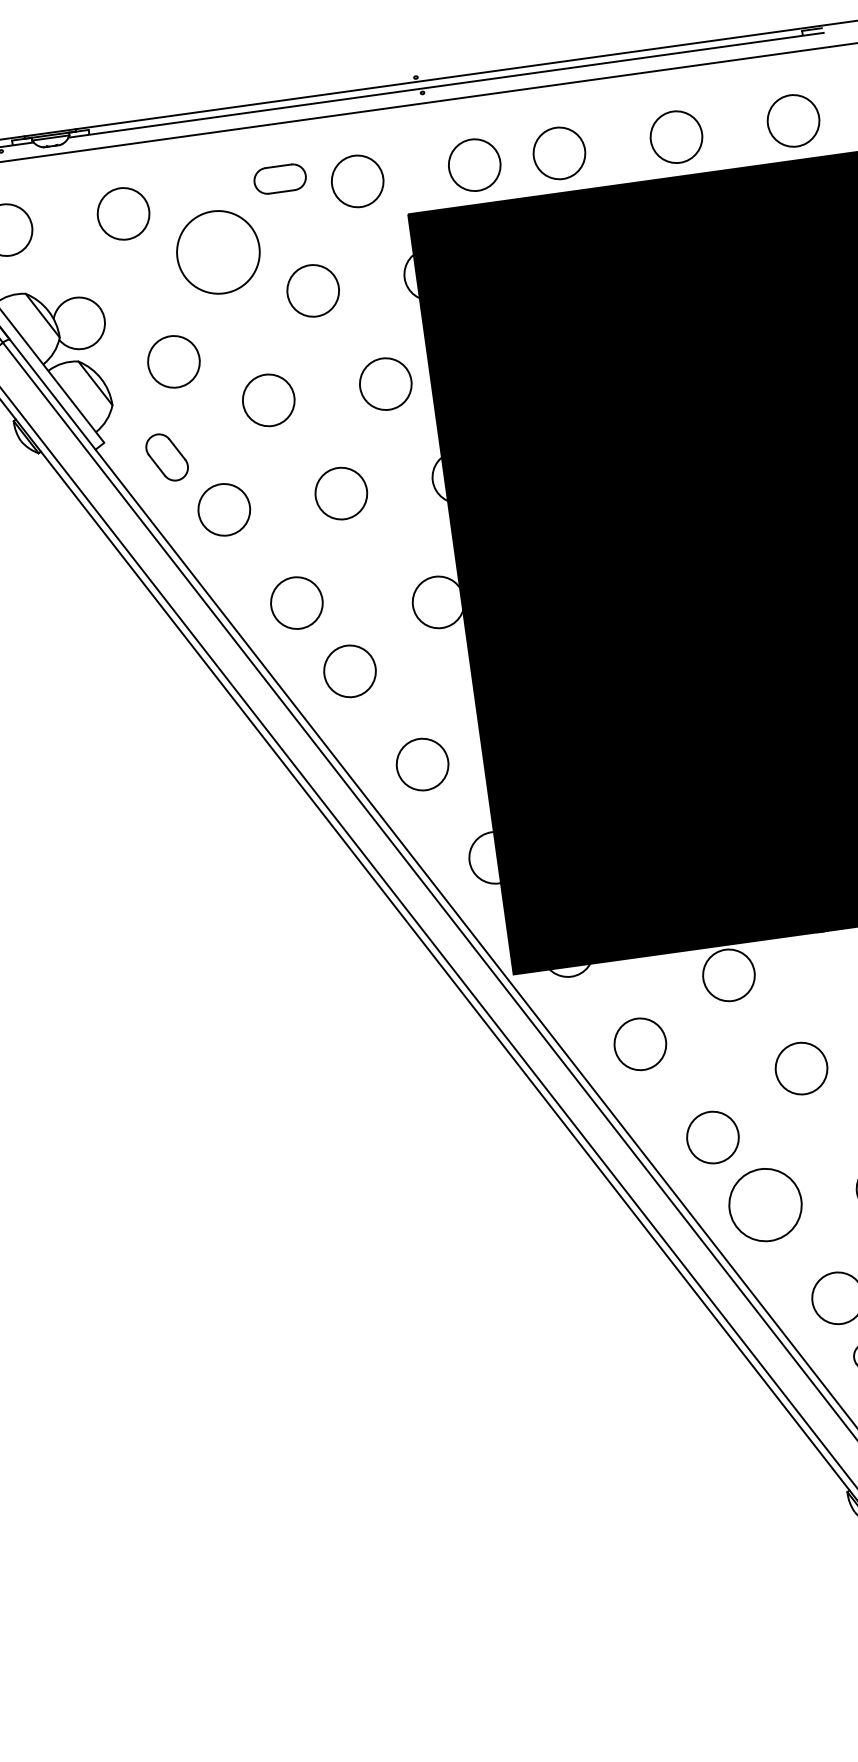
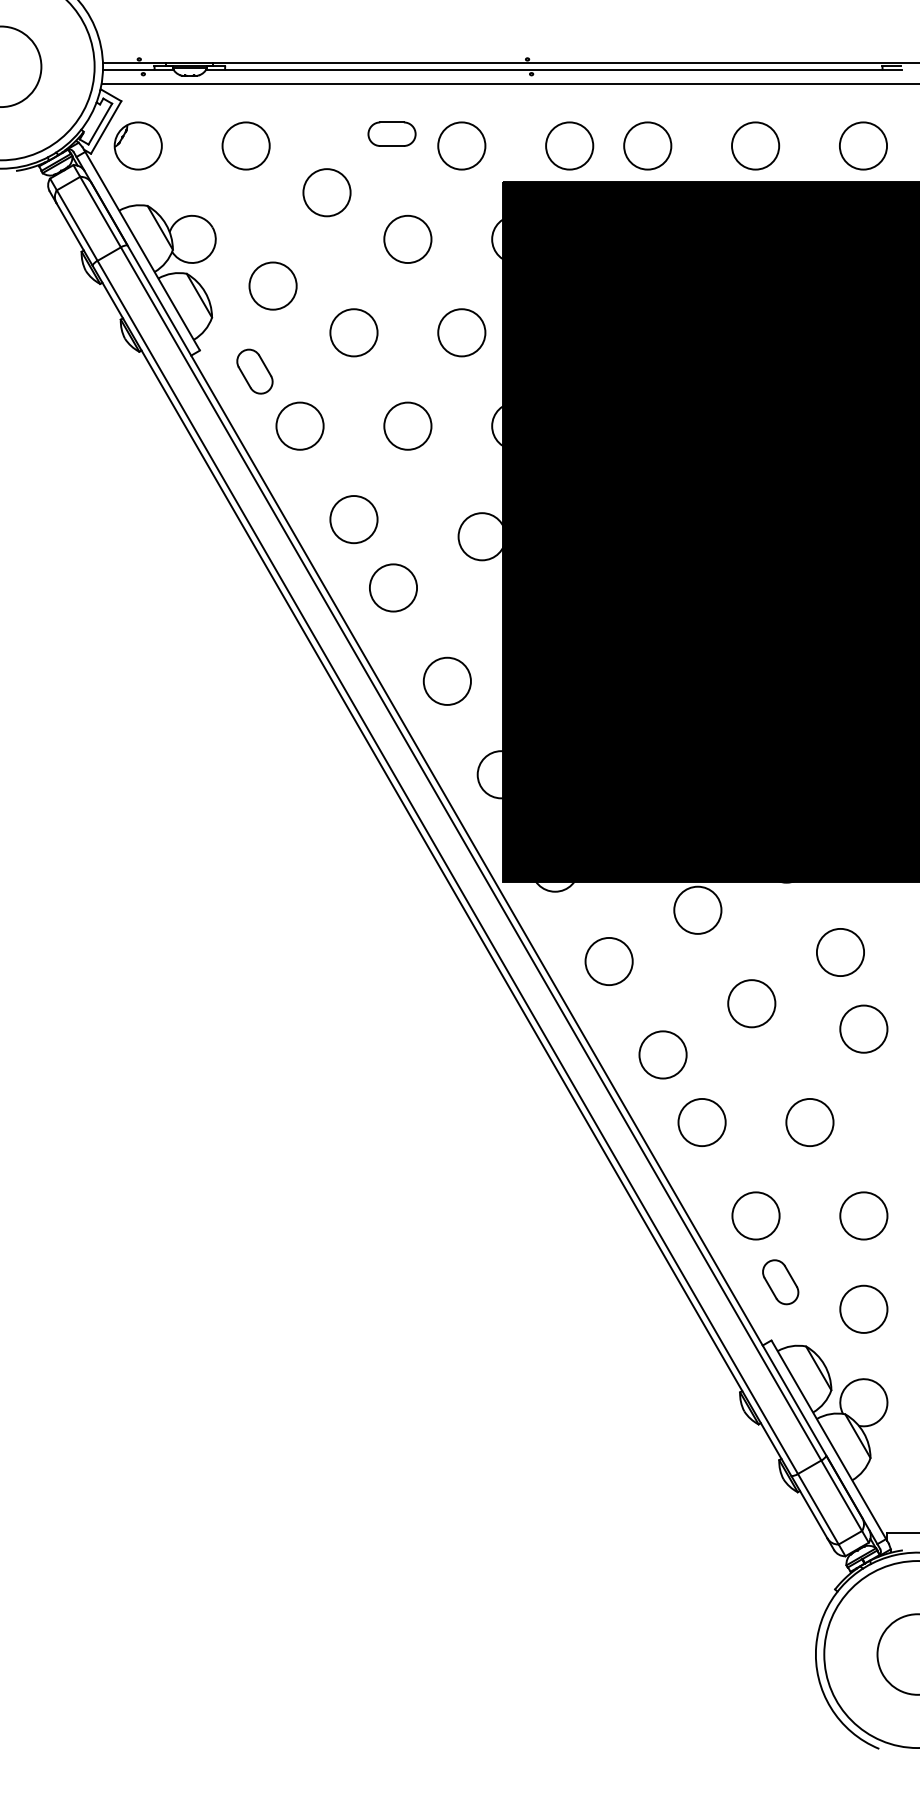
circle: (217, 252) -> (326, 192), size x0.62
circle: (764, 1205) -> (701, 1122), size x0.71

